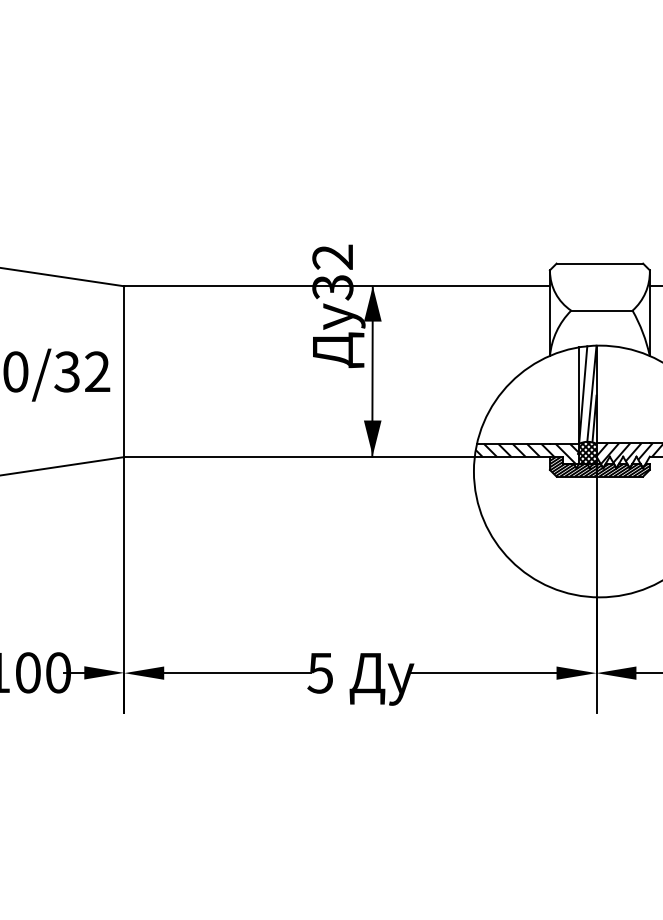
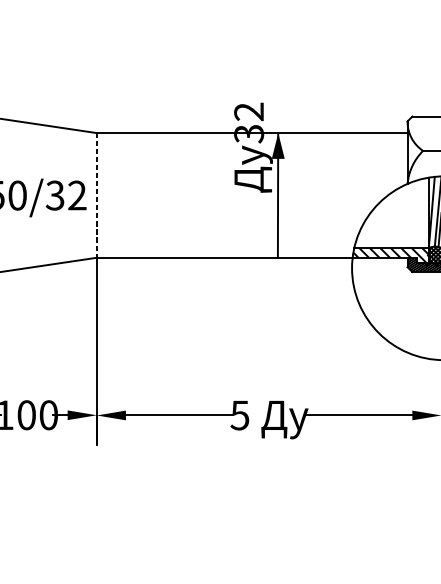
line: (124, 372) -> (97, 196), solid -> dashed
fill: (372, 437) -> (278, 243), removed

